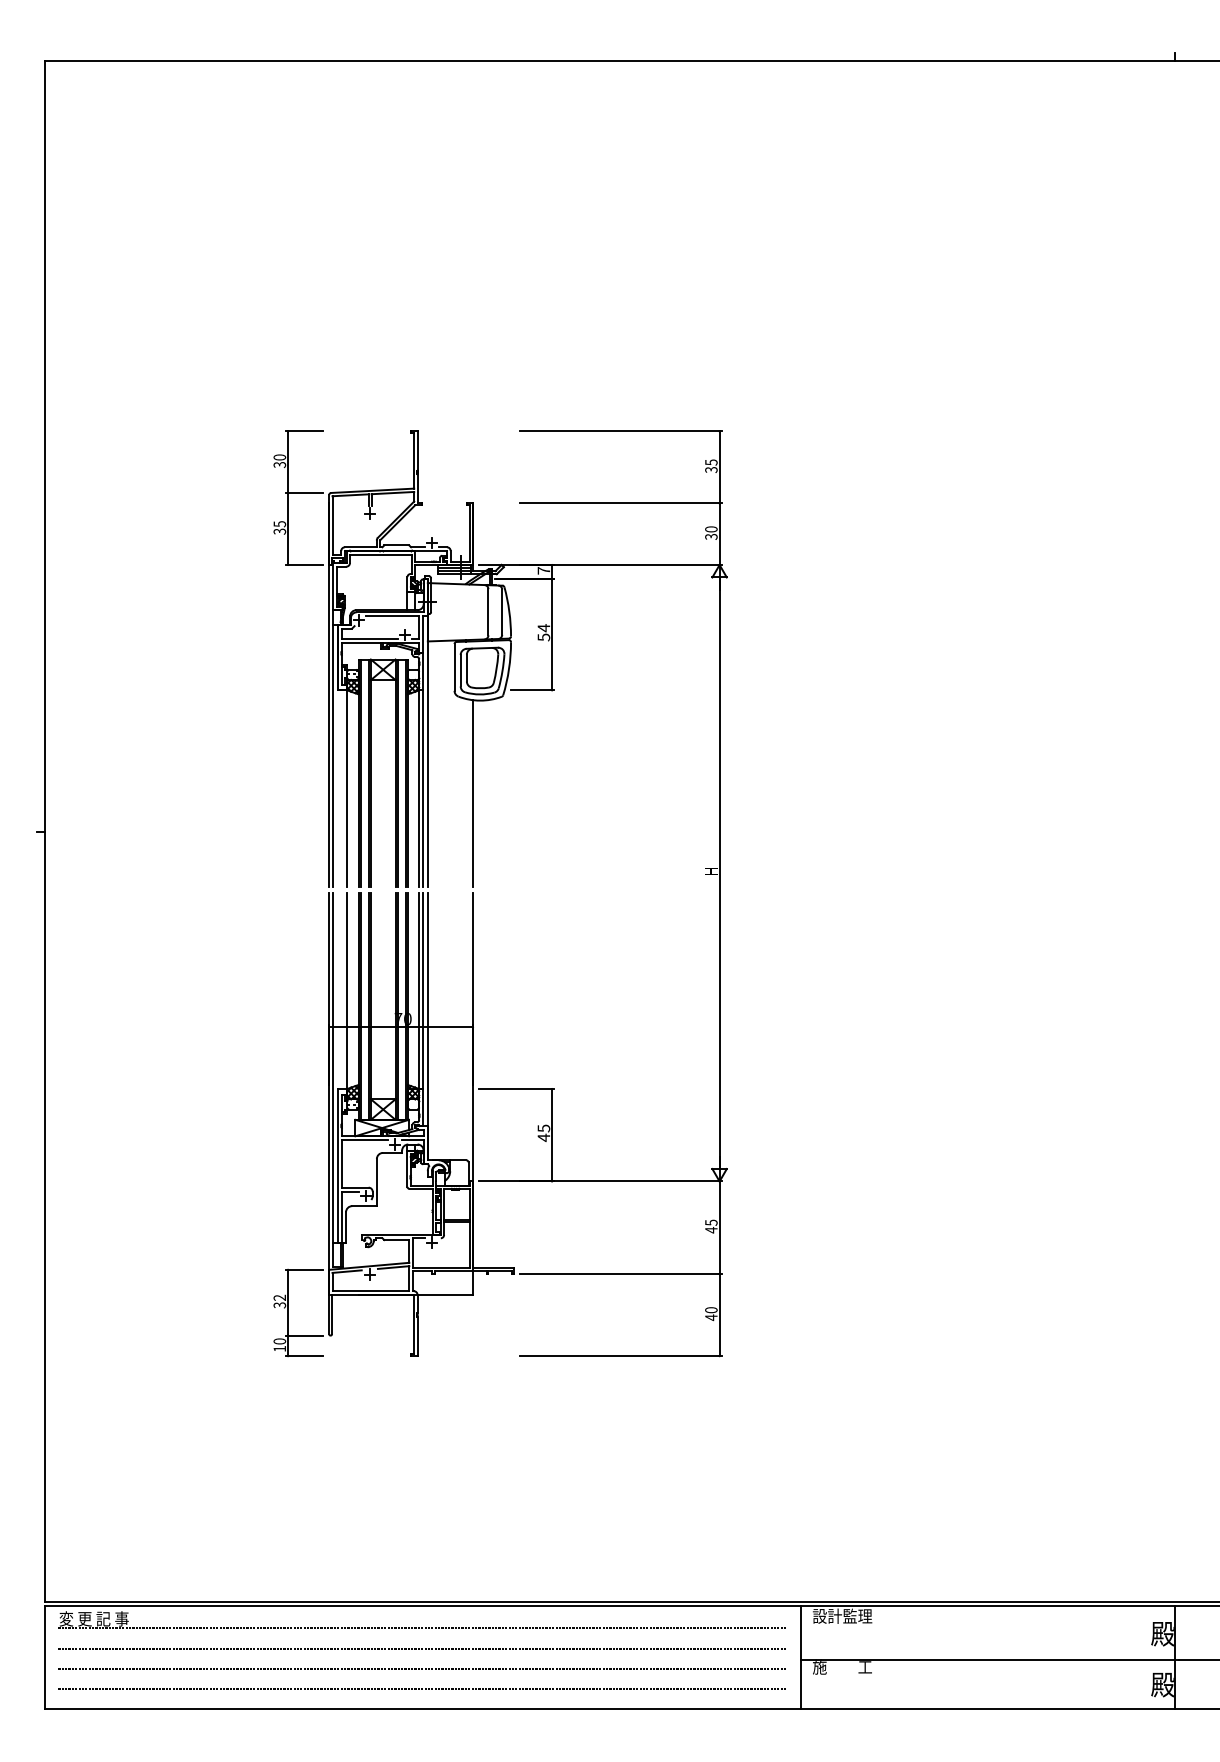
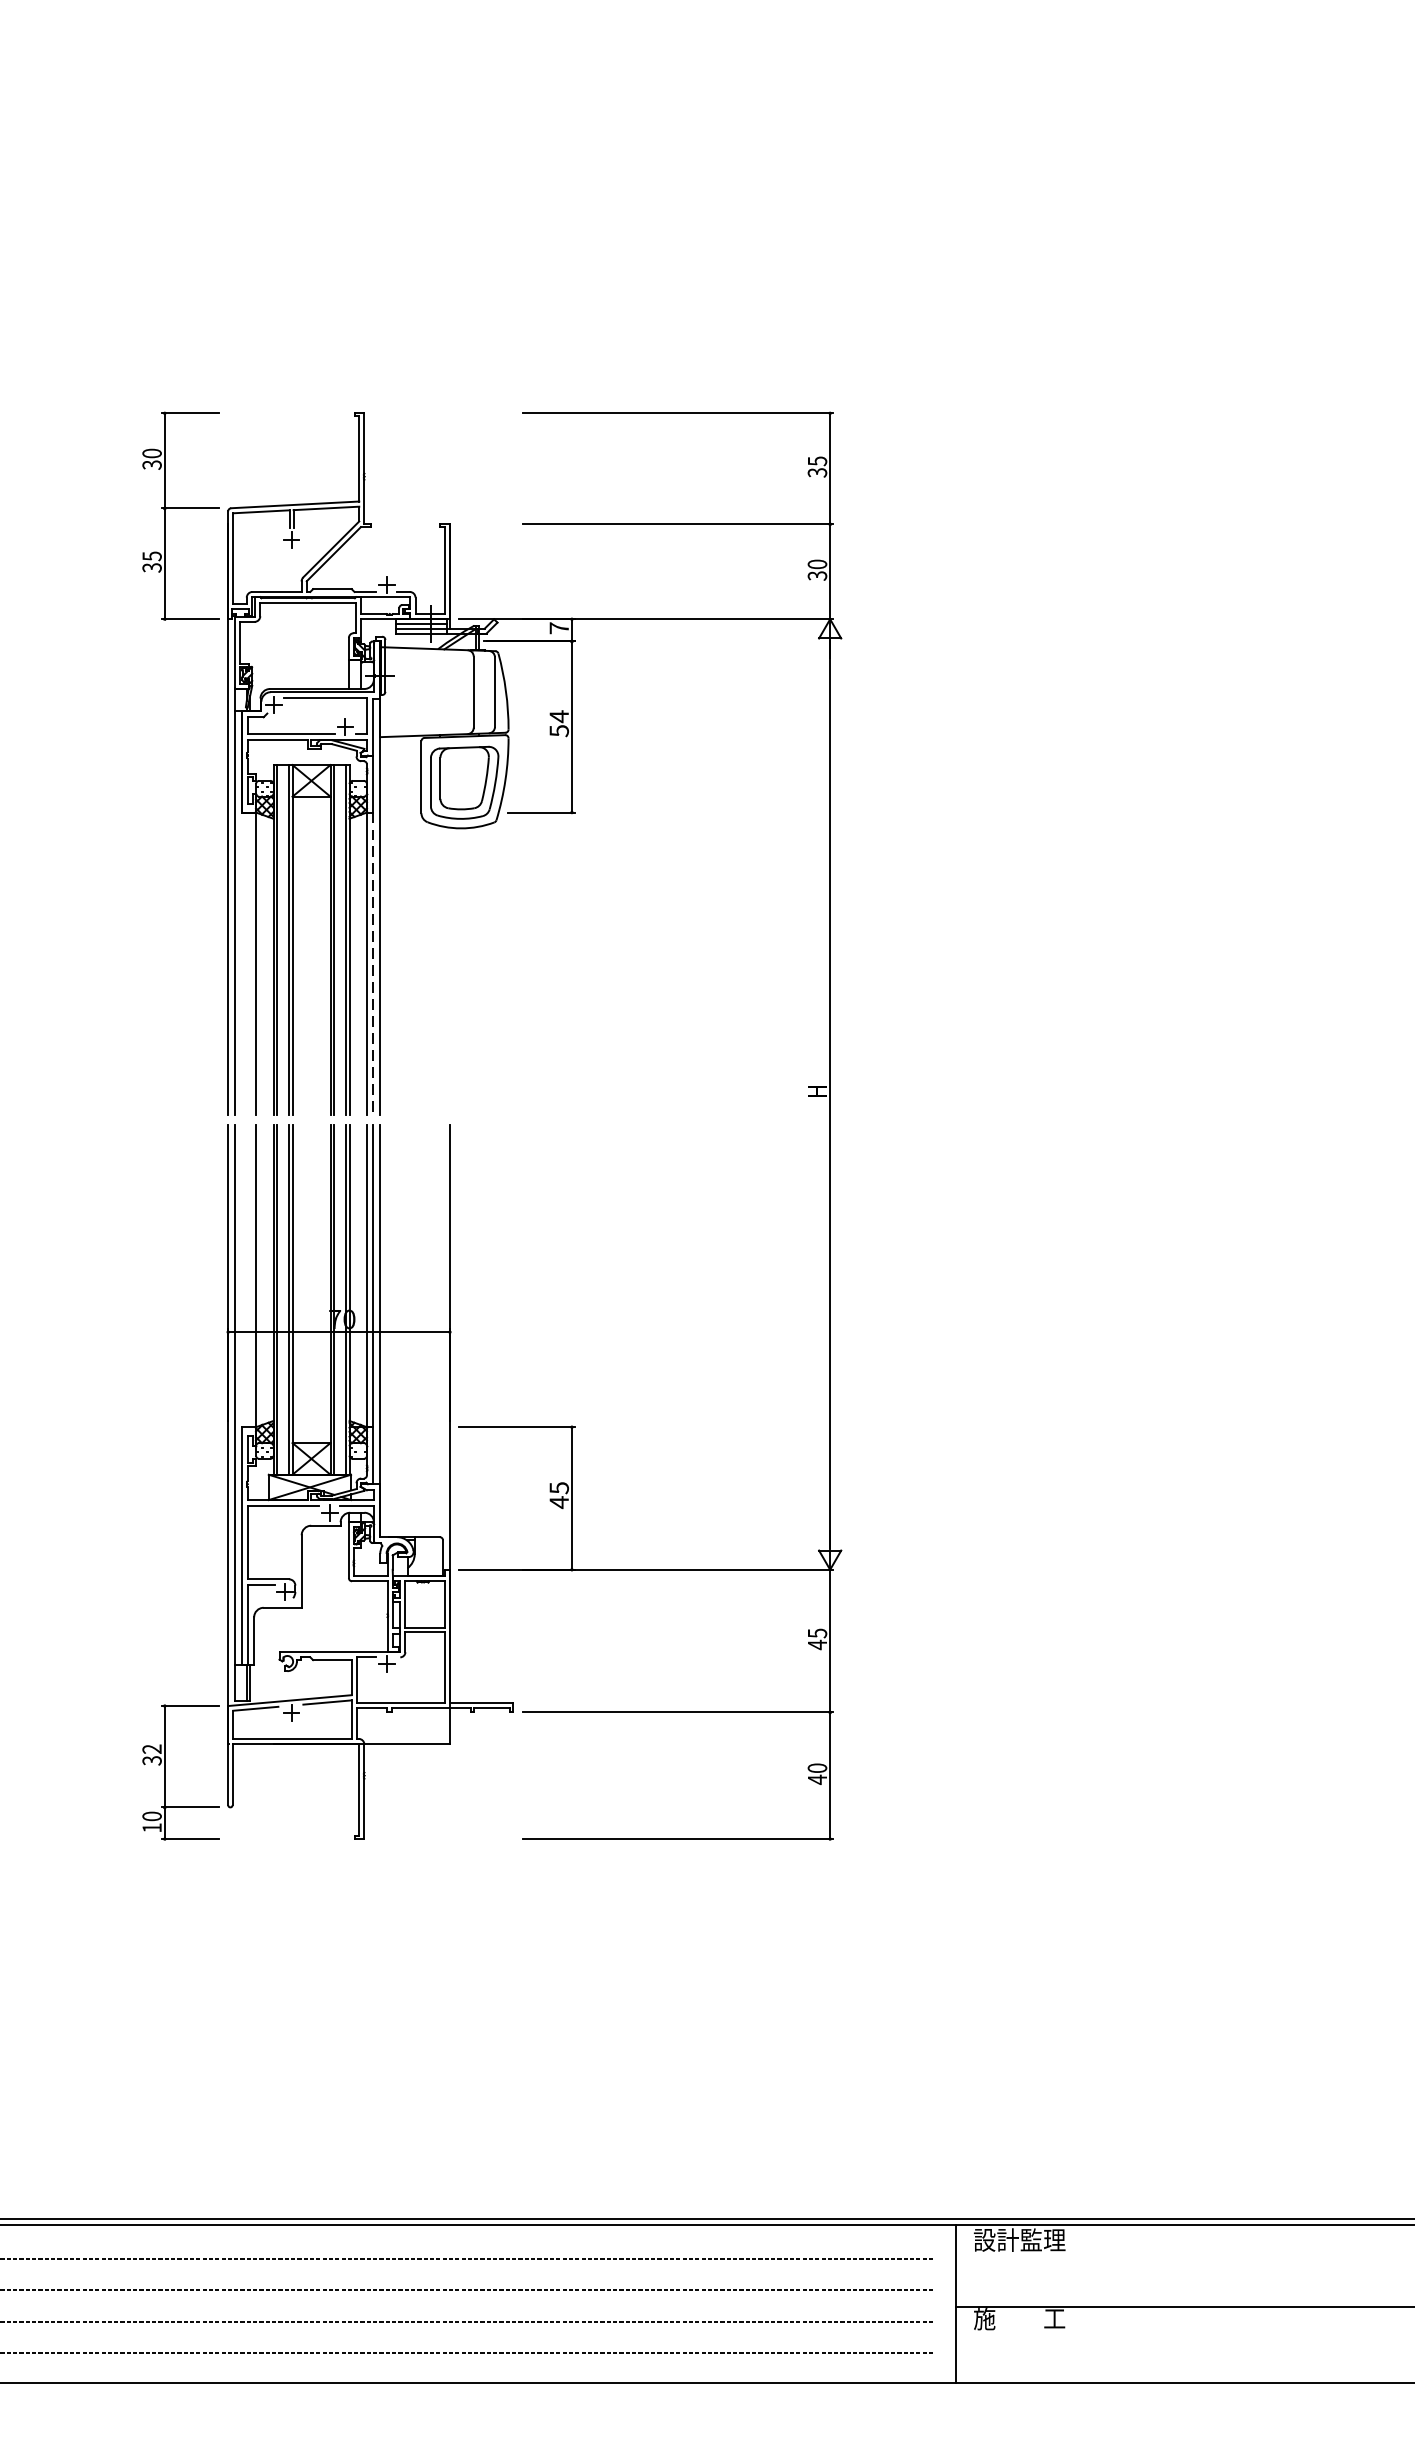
line: (423, 788) -> (373, 963), solid -> dashed
line: (473, 793) -> (450, 971), removed

